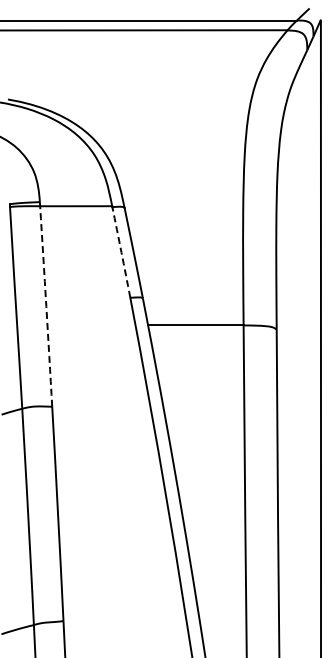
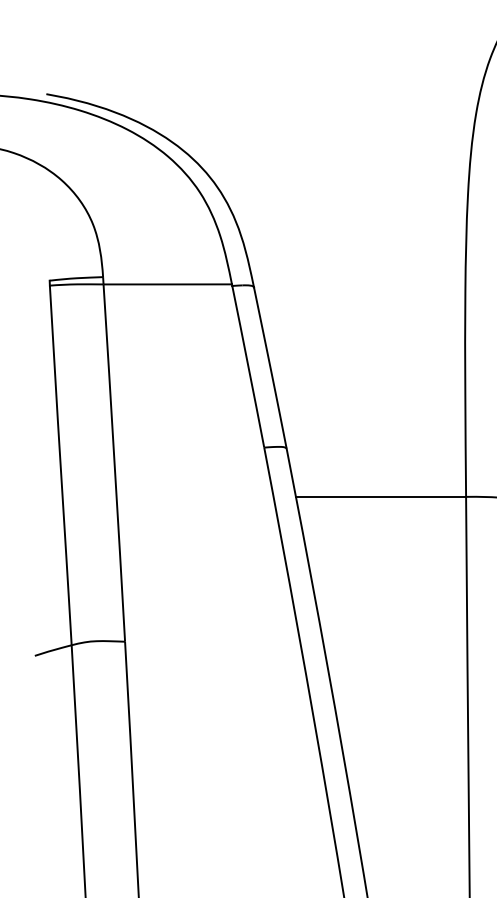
arc: (121, 252) -> (248, 366), dashed -> solid
arc: (46, 306) -> (114, 463), dashed -> solid

